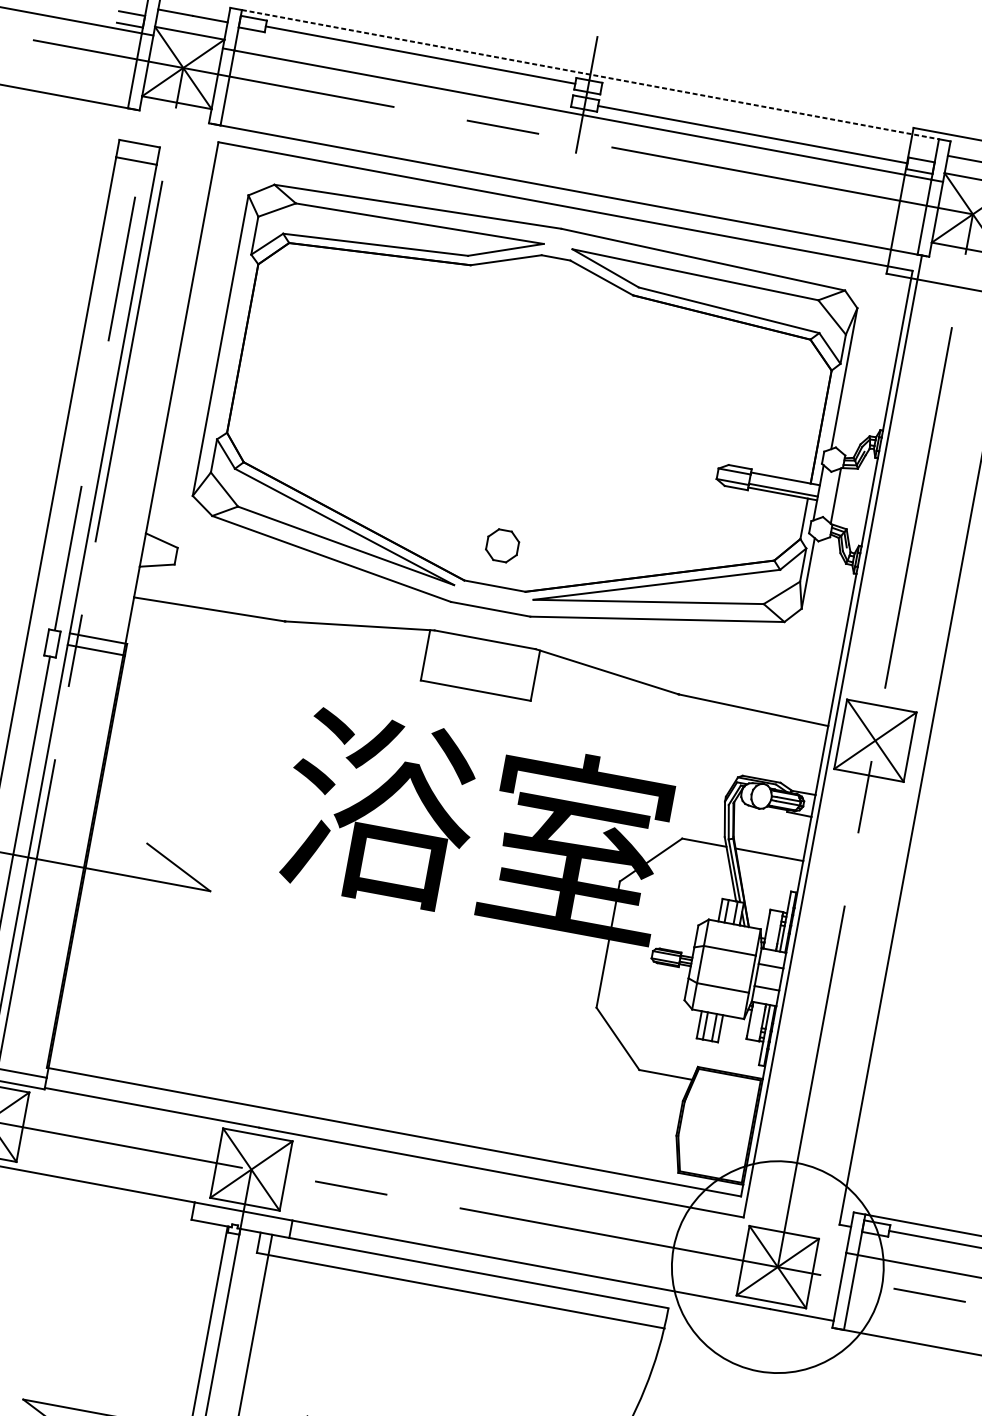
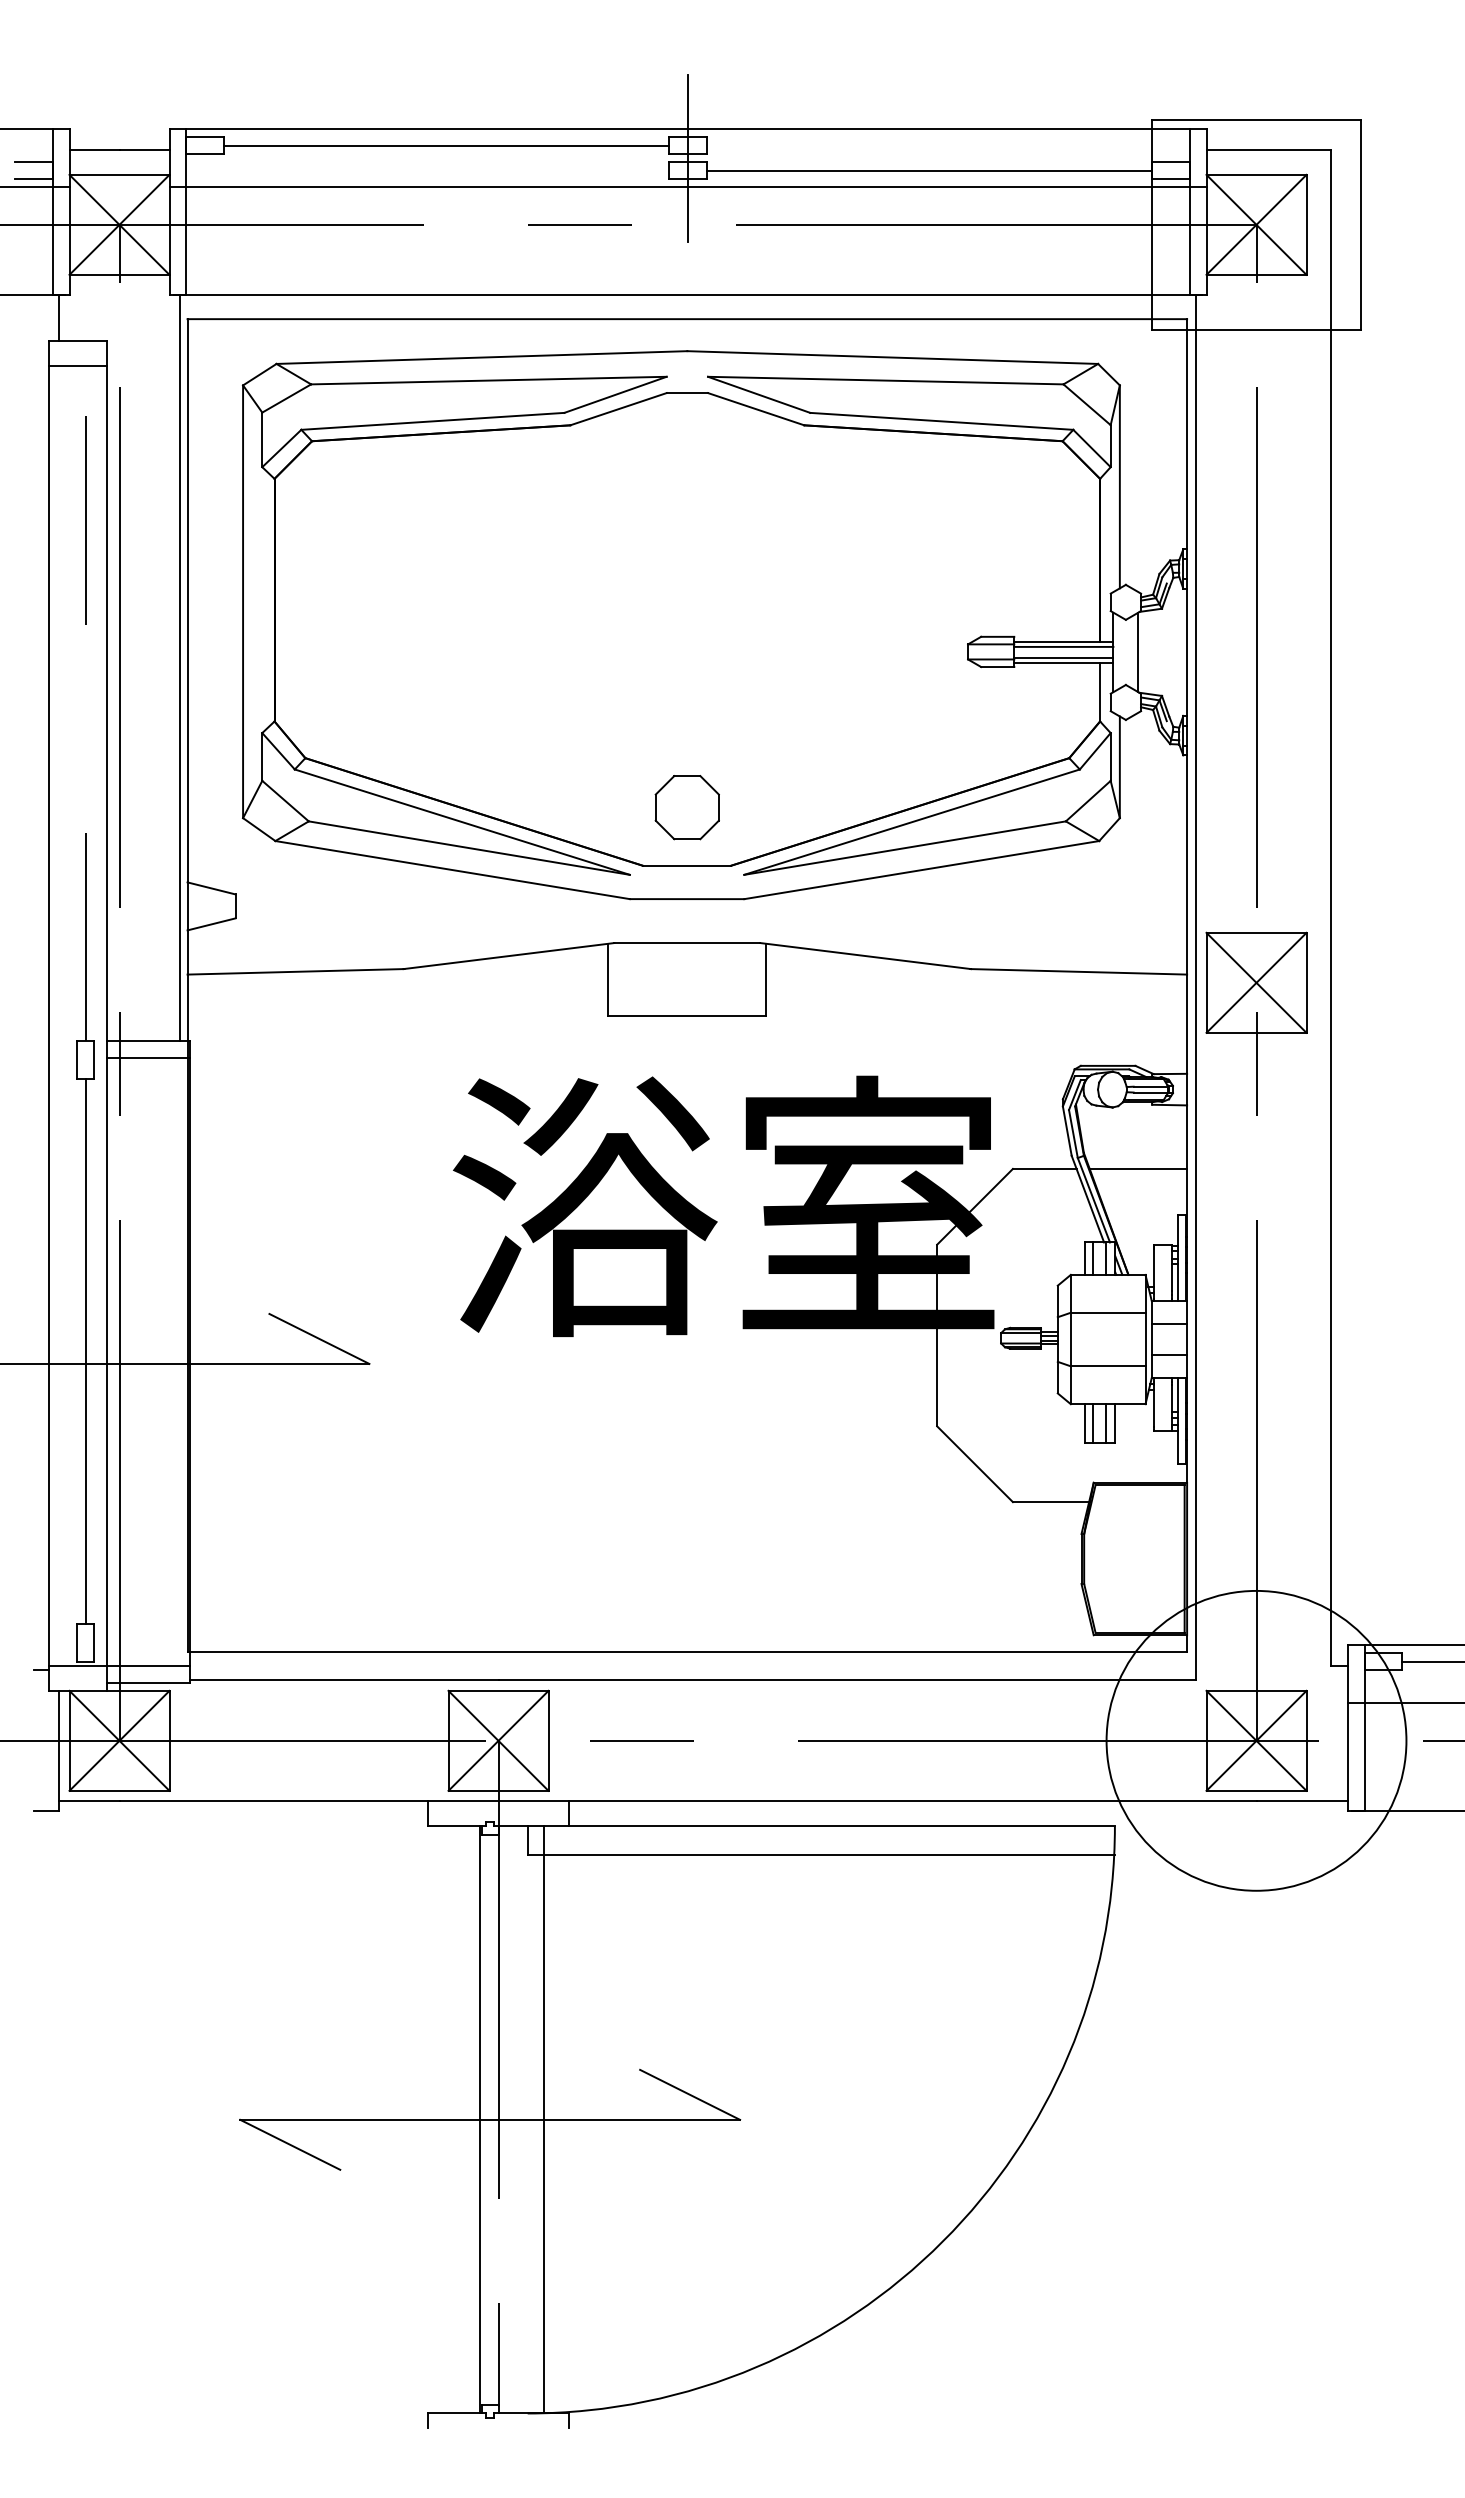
line: (590, 75) -> (688, 129), dashed -> solid
line: (129, 125) -> (59, 318), added
line: (167, 383) -> (179, 668), added
line: (784, 482) -> (1063, 646), added
part: (502, 545) -> (686, 807), size x1.43

